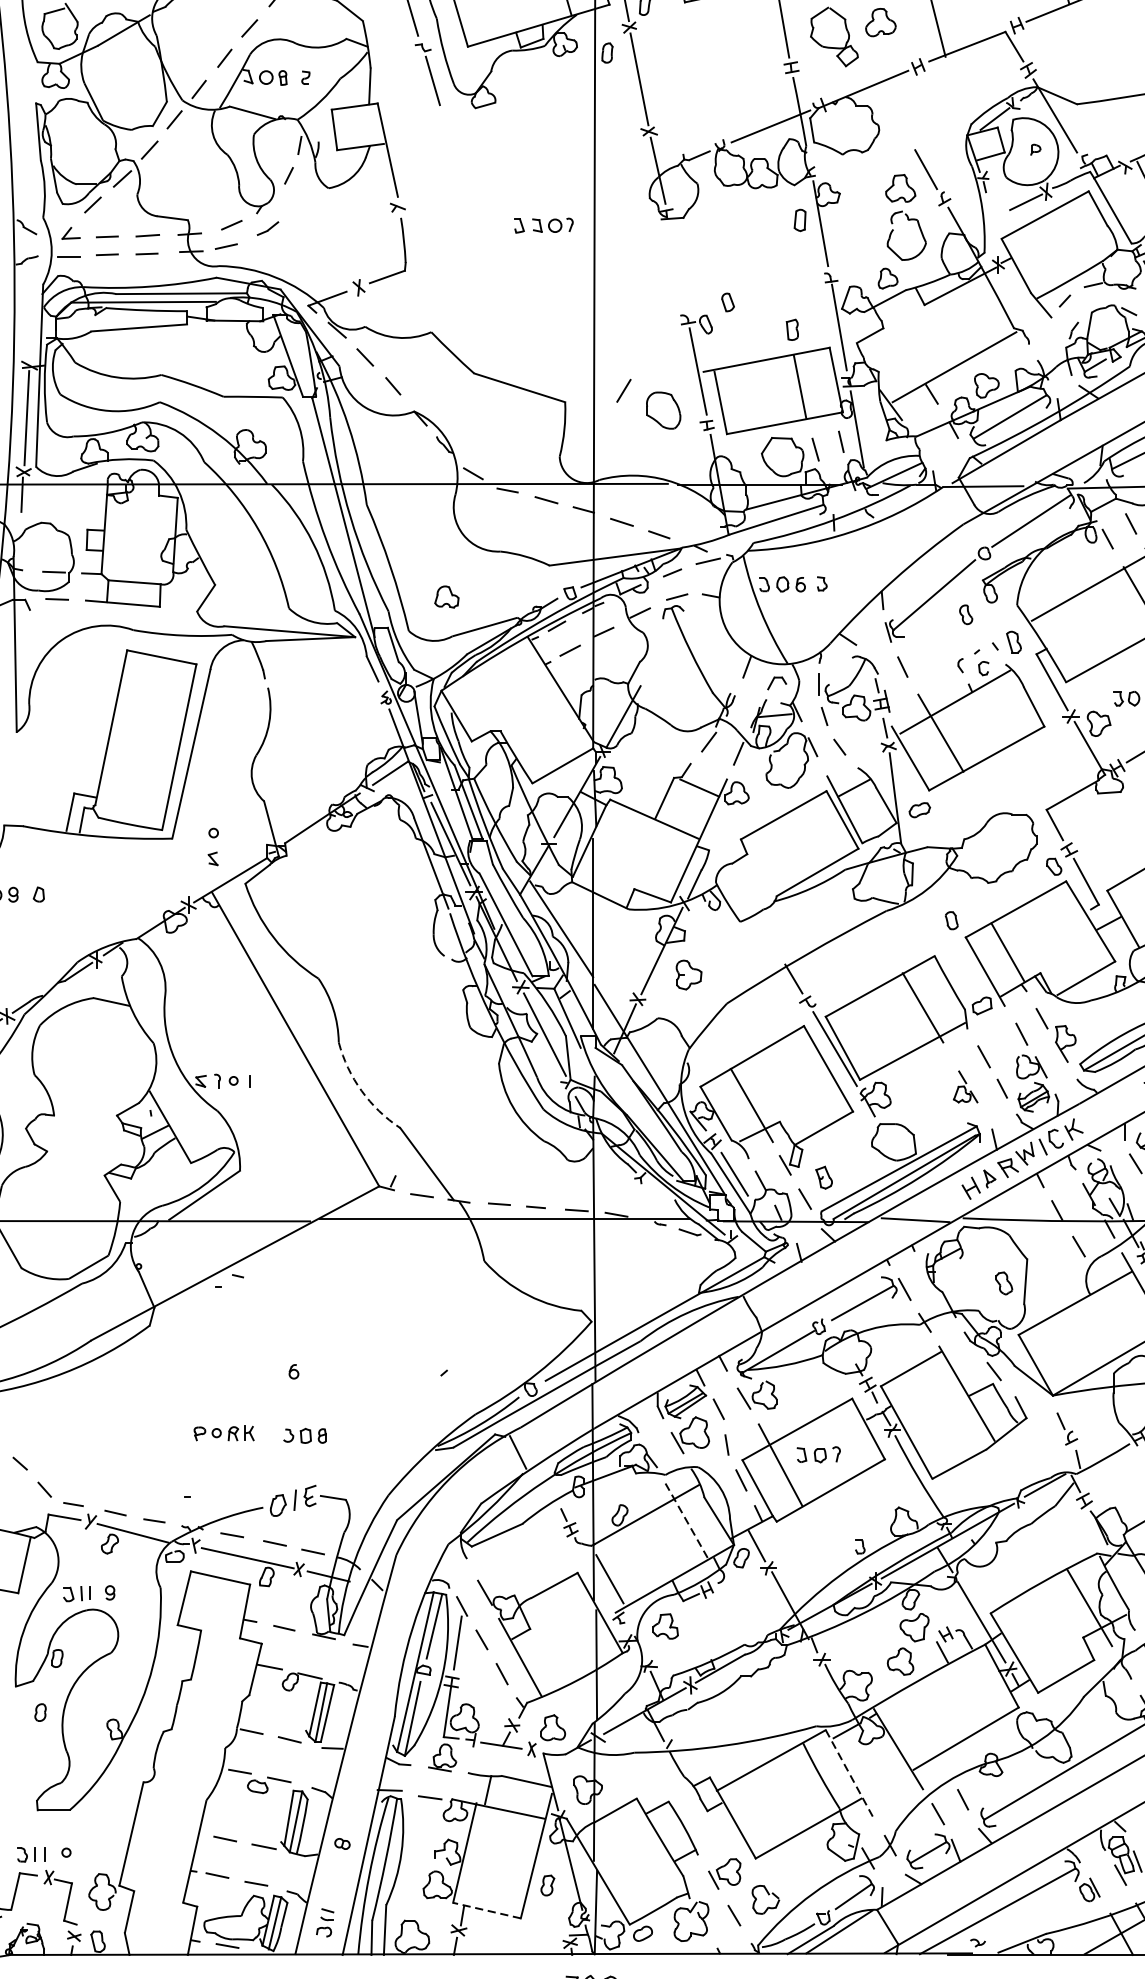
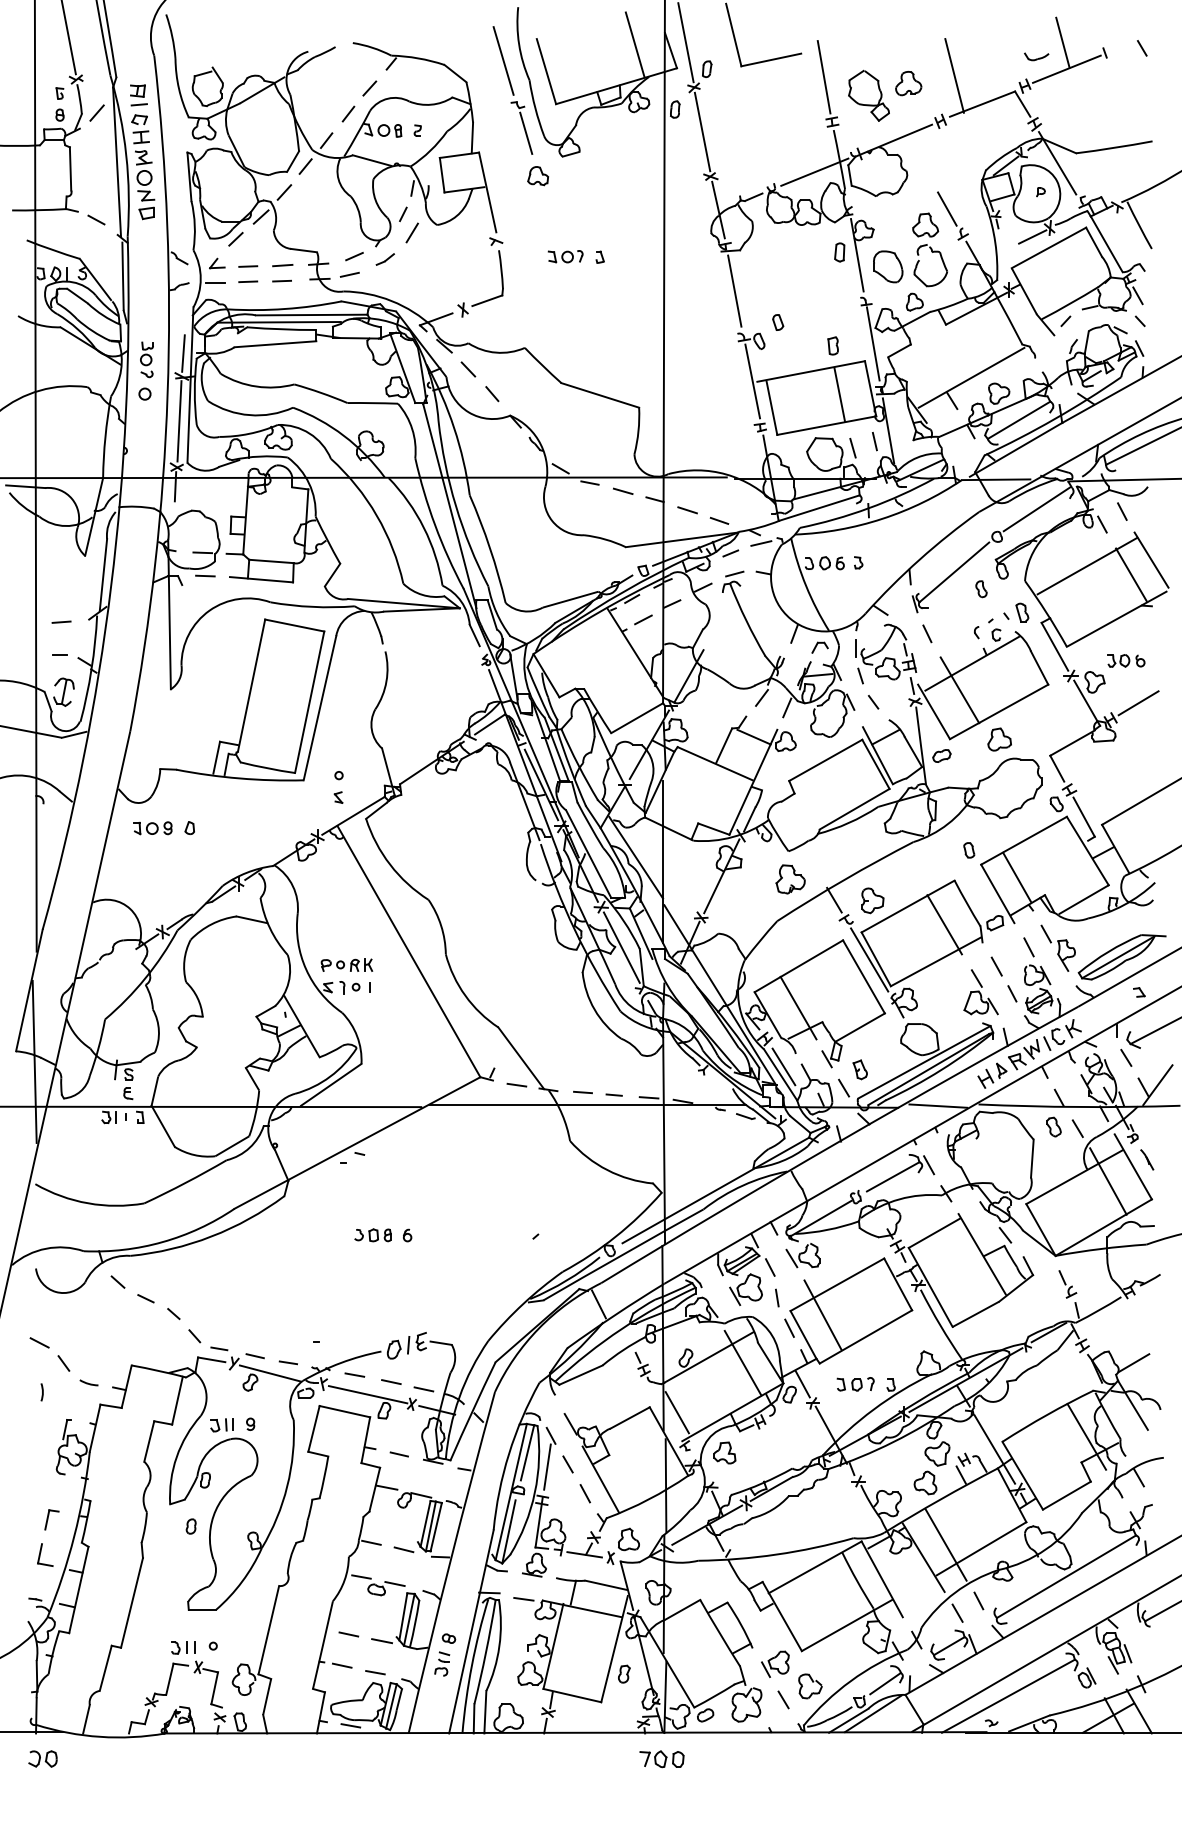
part: (552, 225) -> (565, 256), moved
line: (676, 264) -> (734, 290), added
line: (31, 338) -> (183, 353), added
line: (622, 390) -> (411, 232), moved
part: (663, 410) -> (888, 266), moved
part: (446, 597) -> (537, 176), moved
part: (987, 790) -> (999, 739), added
part: (742, 954) -> (790, 879), added
part: (688, 974) -> (872, 900), moved
part: (964, 1087) -> (980, 992), size x1.67
arc: (361, 1090) -> (465, 995), dashed -> solid
part: (1003, 1282) -> (1053, 1126), moved
line: (1114, 1308) -> (1108, 1181), added
part: (223, 1432) -> (346, 964), moved
part: (304, 1436) -> (372, 1235), moved
part: (818, 1454) -> (855, 1384), moved
line: (687, 1521) -> (743, 1363), dashed -> solid
line: (923, 1733) -> (945, 1544), added
line: (850, 1774) -> (882, 1579), dashed -> solid
line: (487, 1910) -> (572, 1695), dashed -> solid
part: (325, 1922) -> (442, 1663), moved

